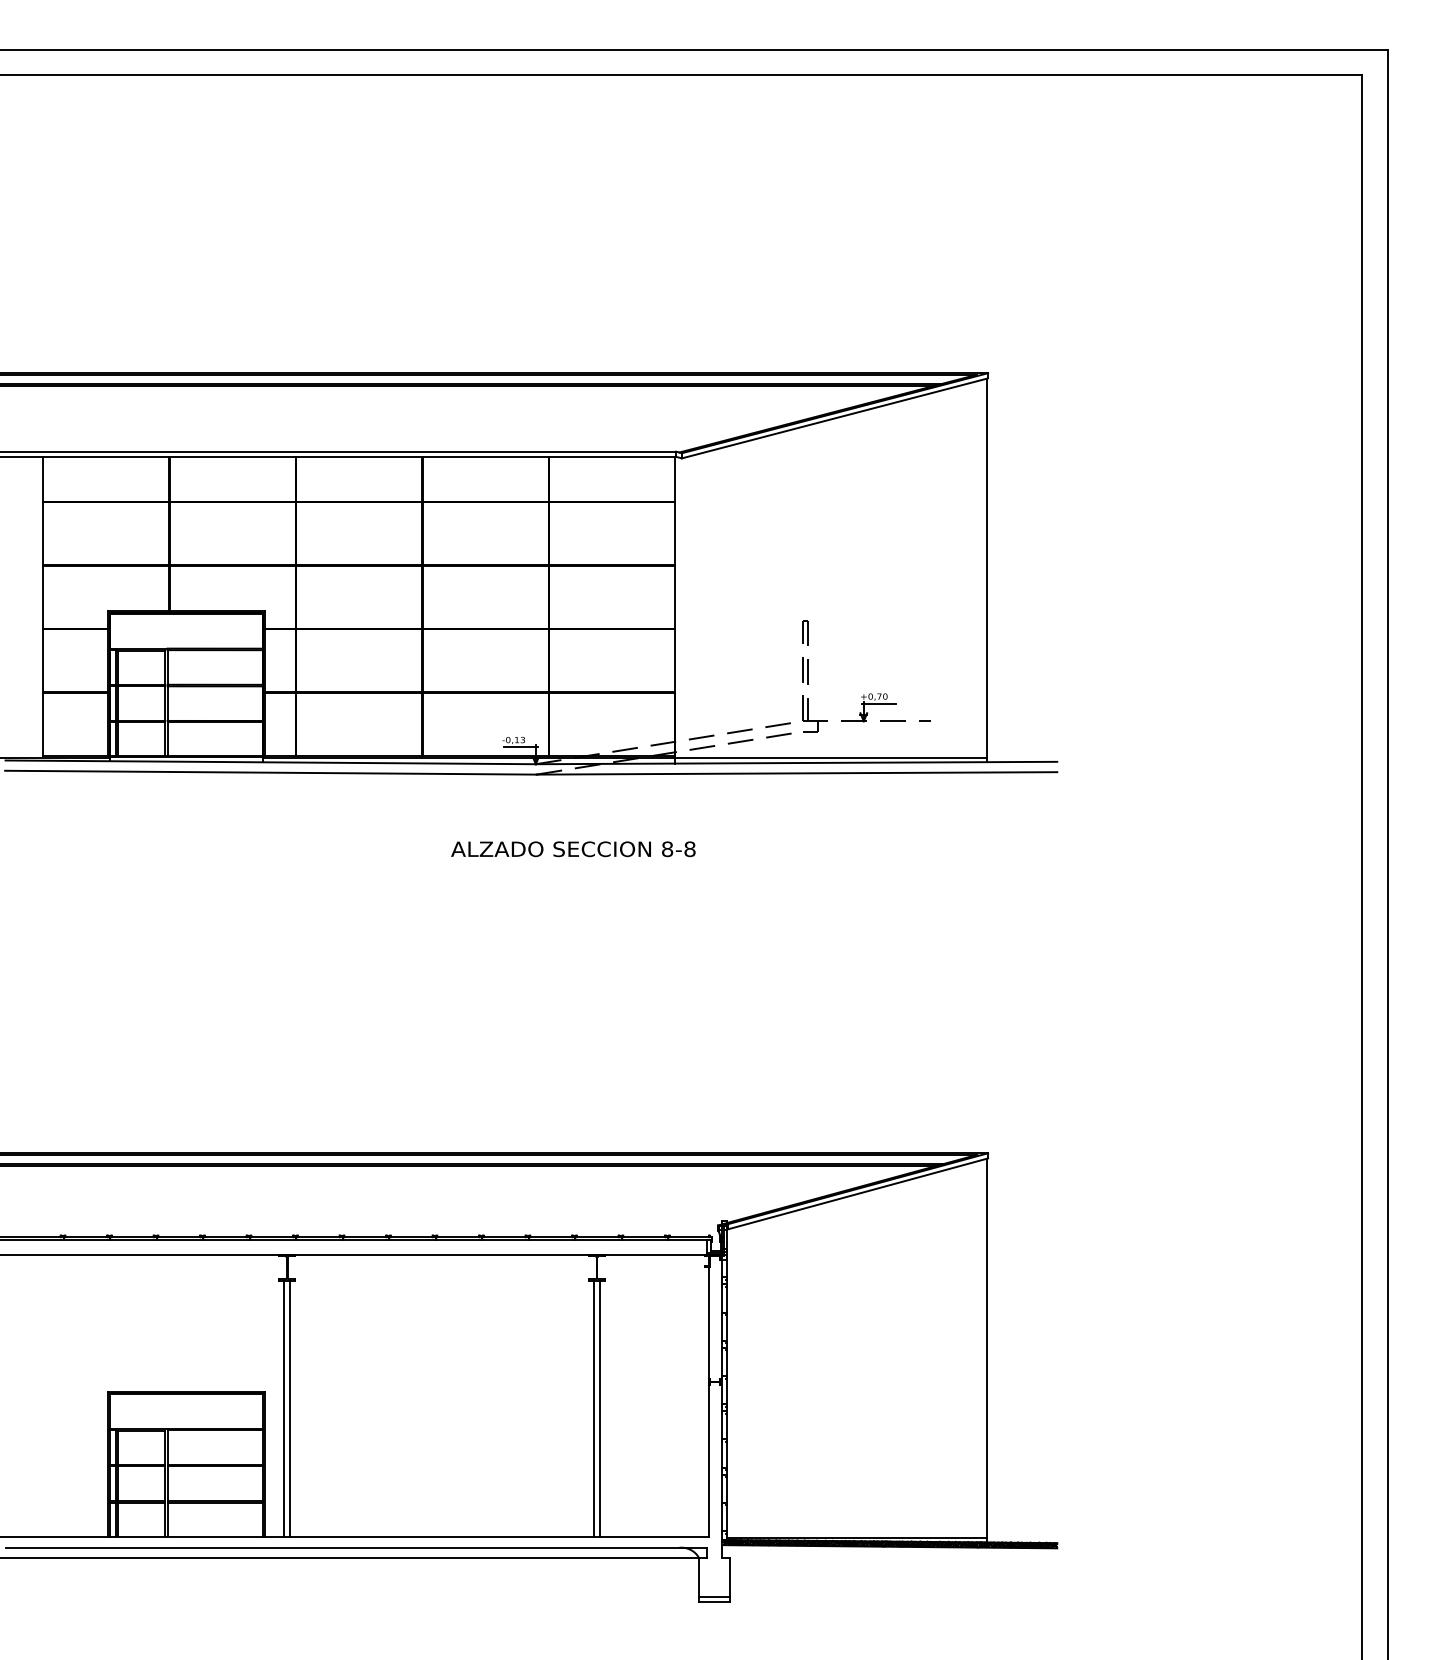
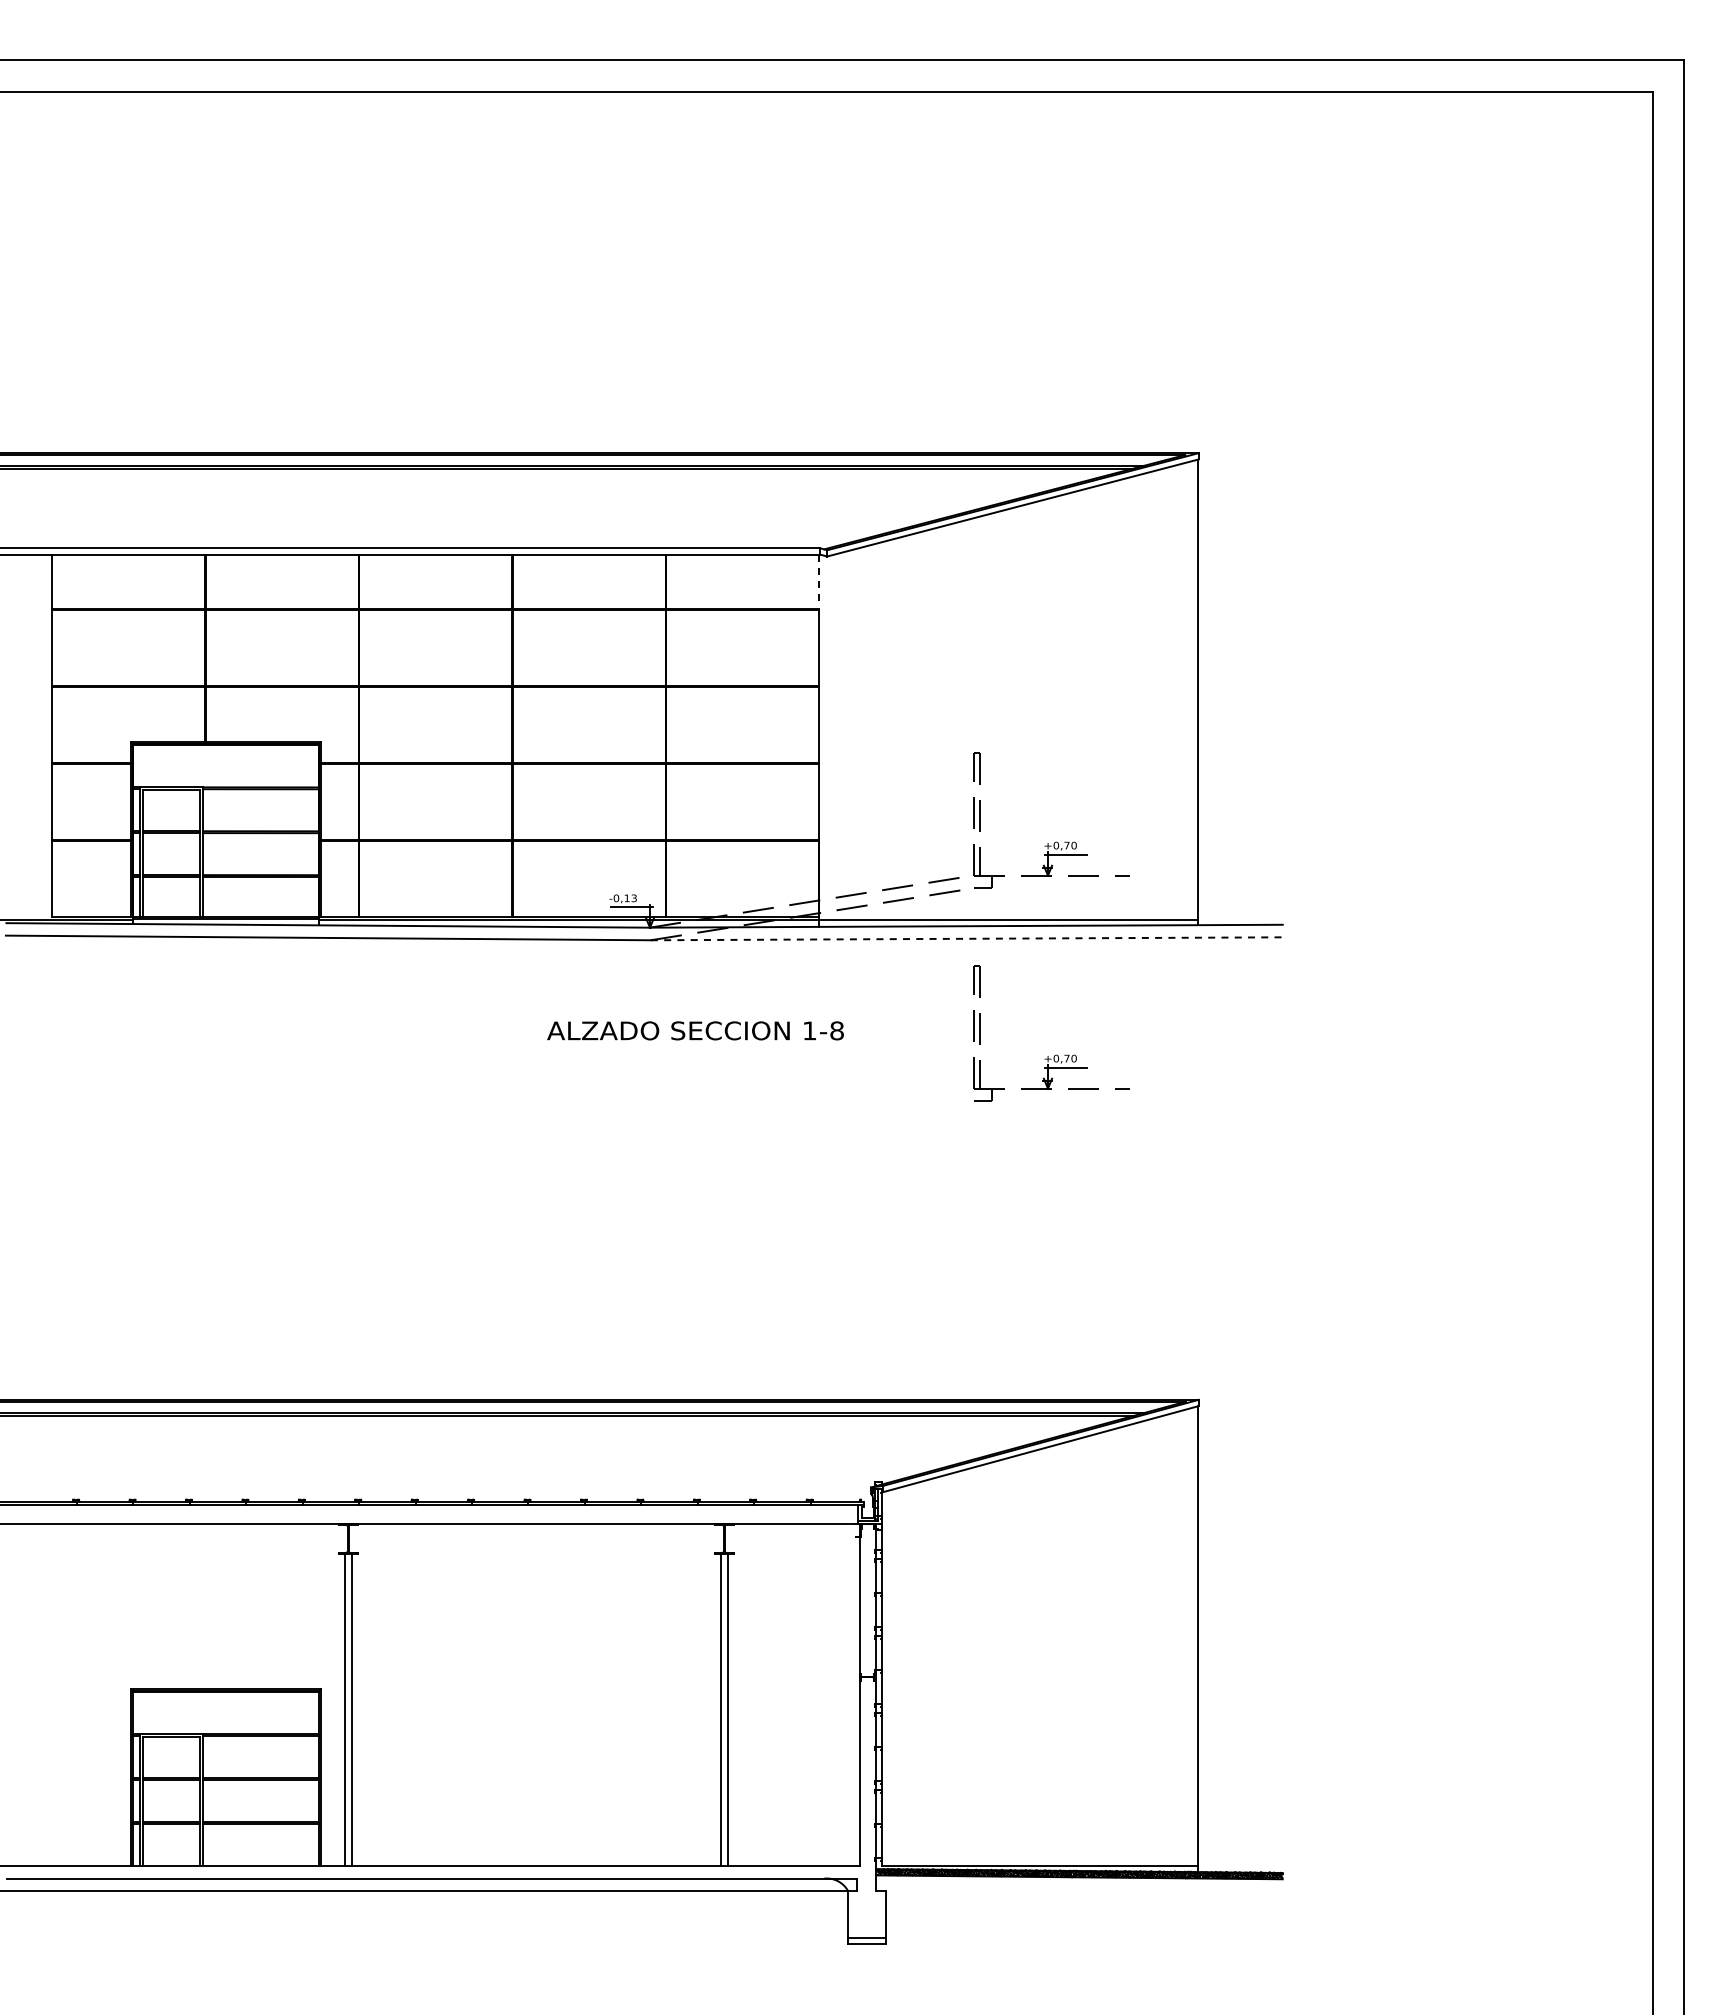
line: (675, 479) -> (819, 582), solid -> dashed
line: (796, 773) -> (966, 938), solid -> dashed
text: (667, 848) -> (809, 1030), 8-8 -> 1-8
part: (870, 868) -> (1055, 1054), added

